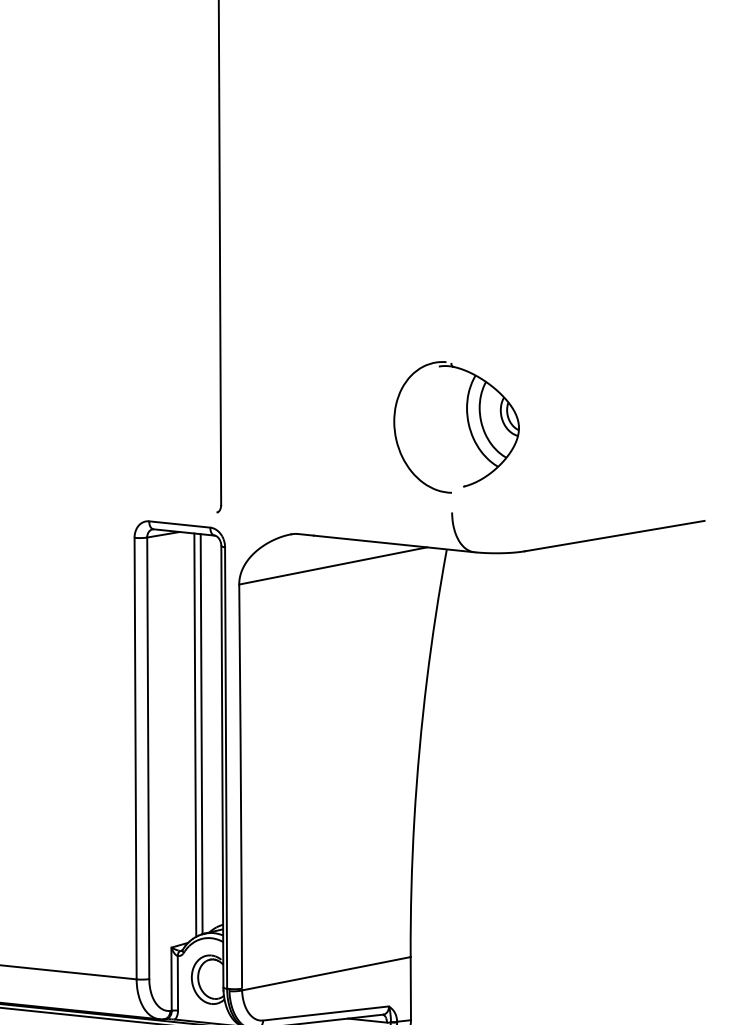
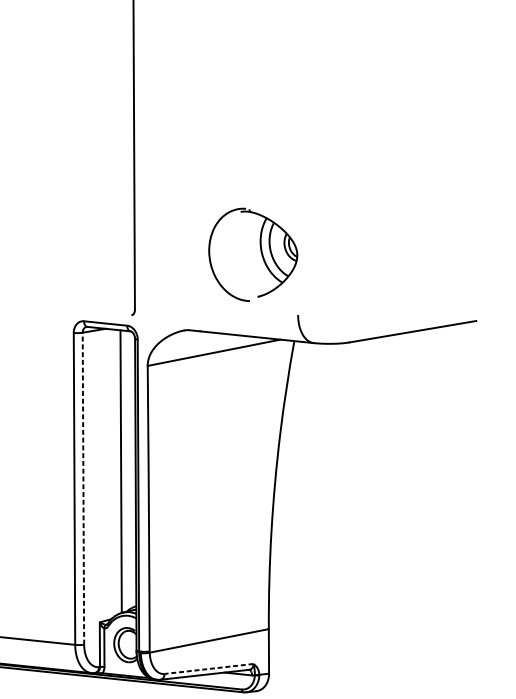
part: (467, 424) -> (260, 252), moved
line: (195, 734) -> (116, 471), removed
line: (148, 758) -> (83, 488), solid -> dashed
line: (325, 1013) -> (208, 668), solid -> dashed

